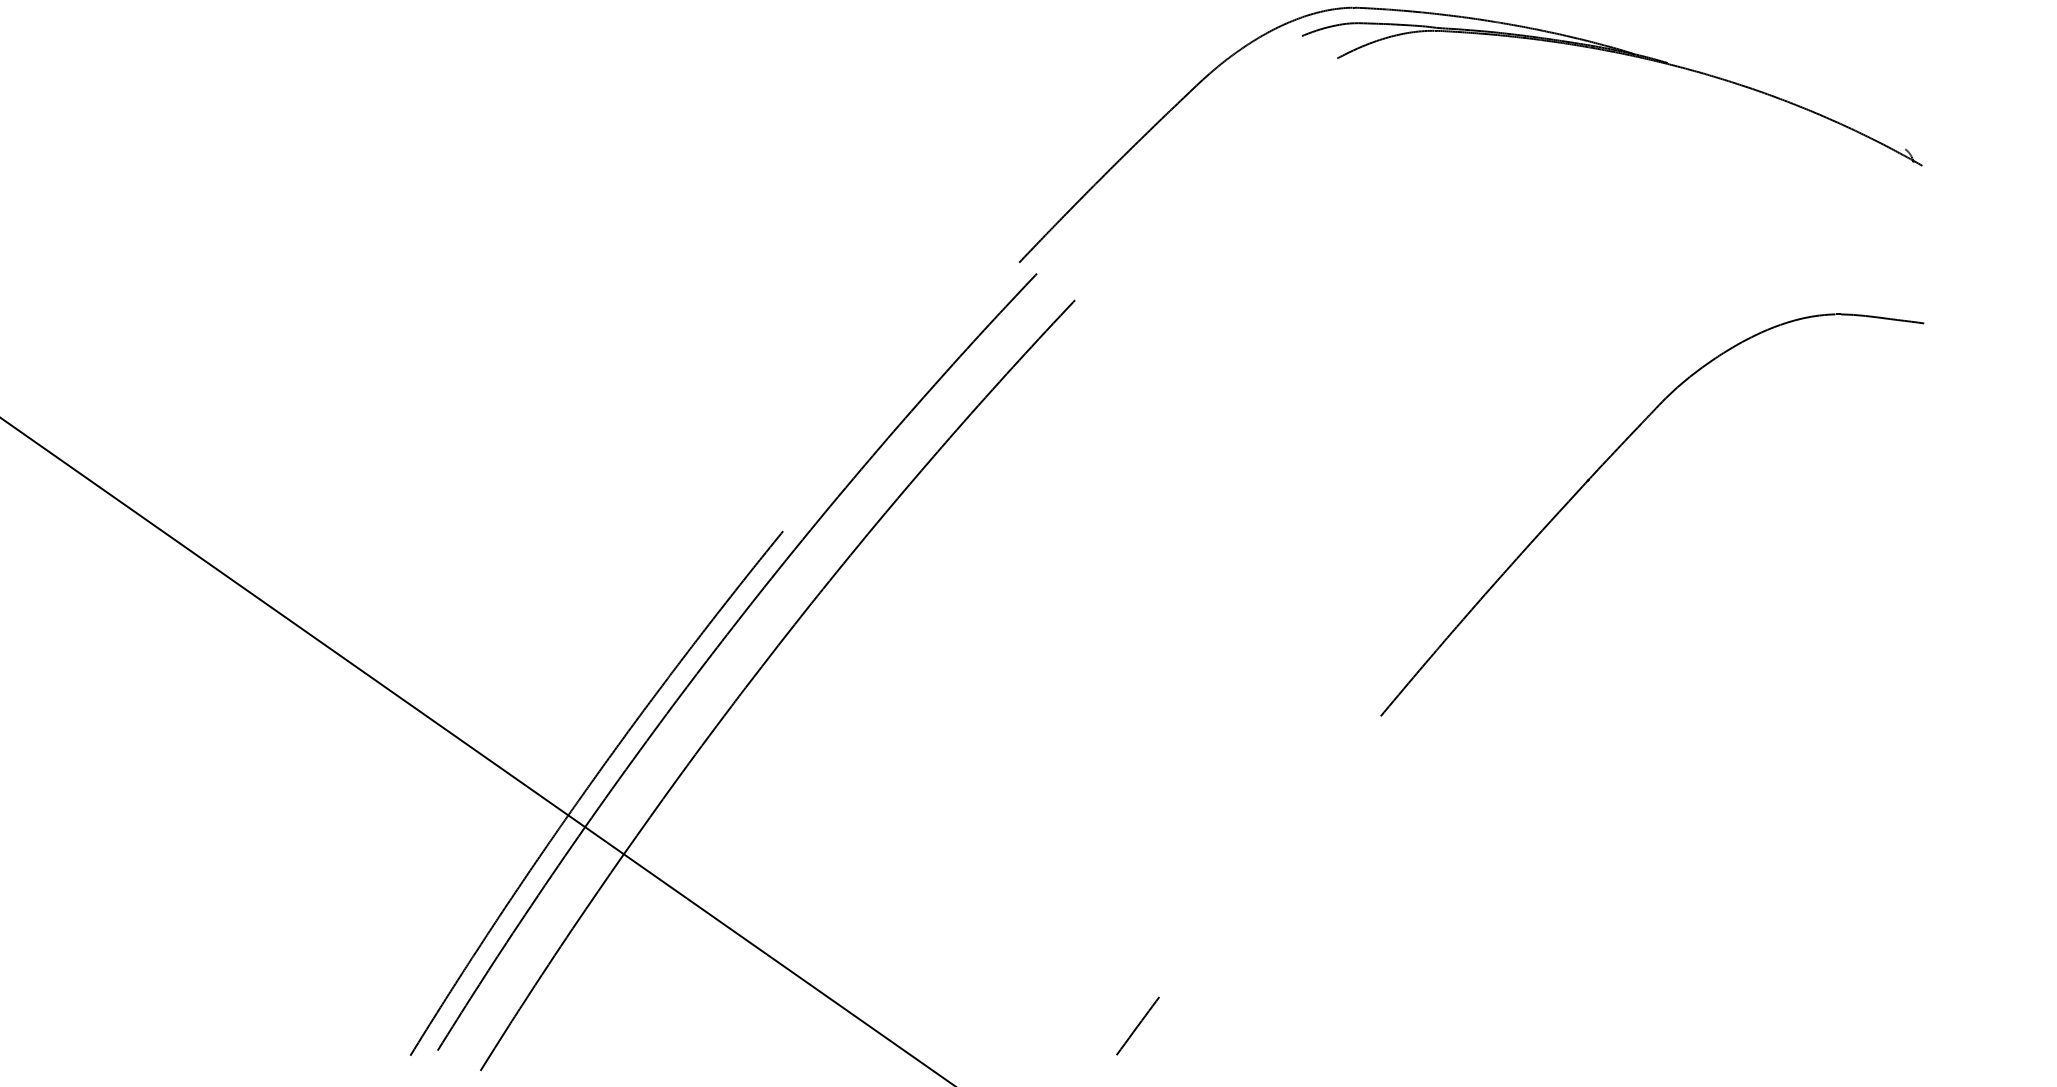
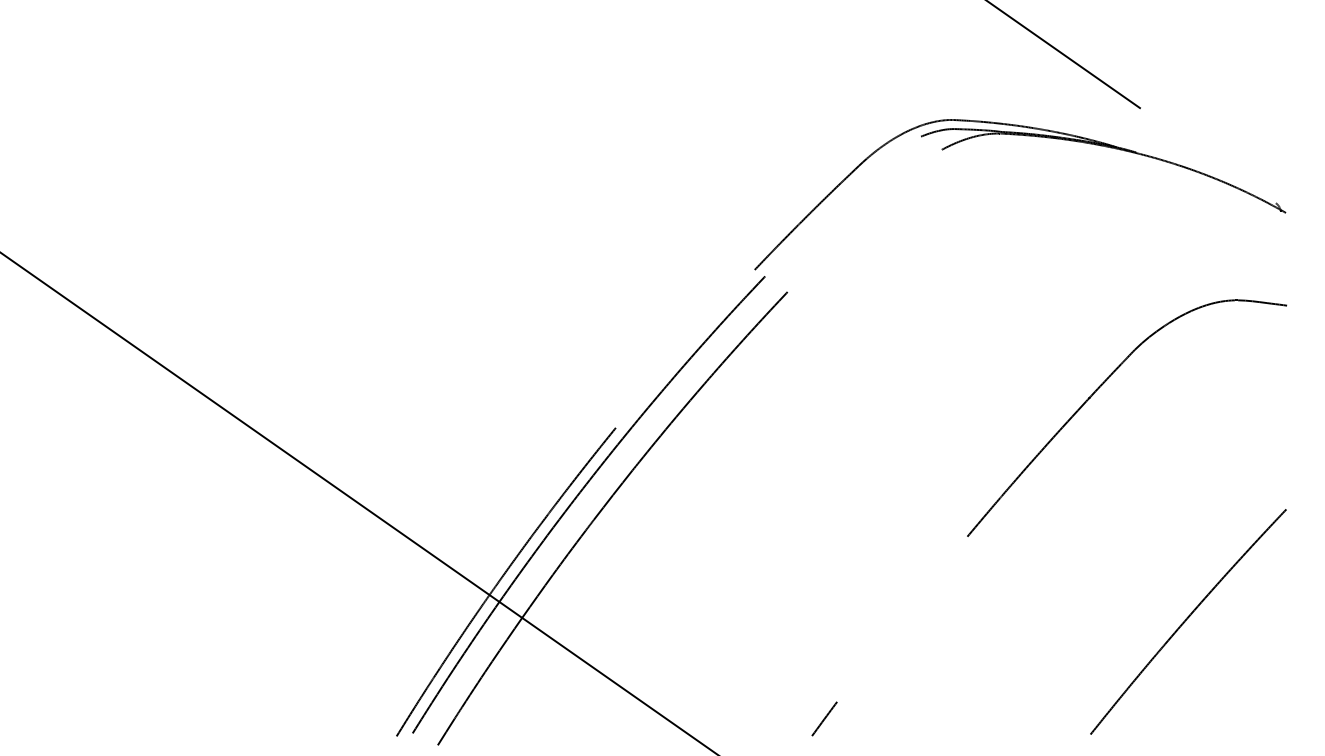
curve: (1754, 856) -> (1187, 619), added

